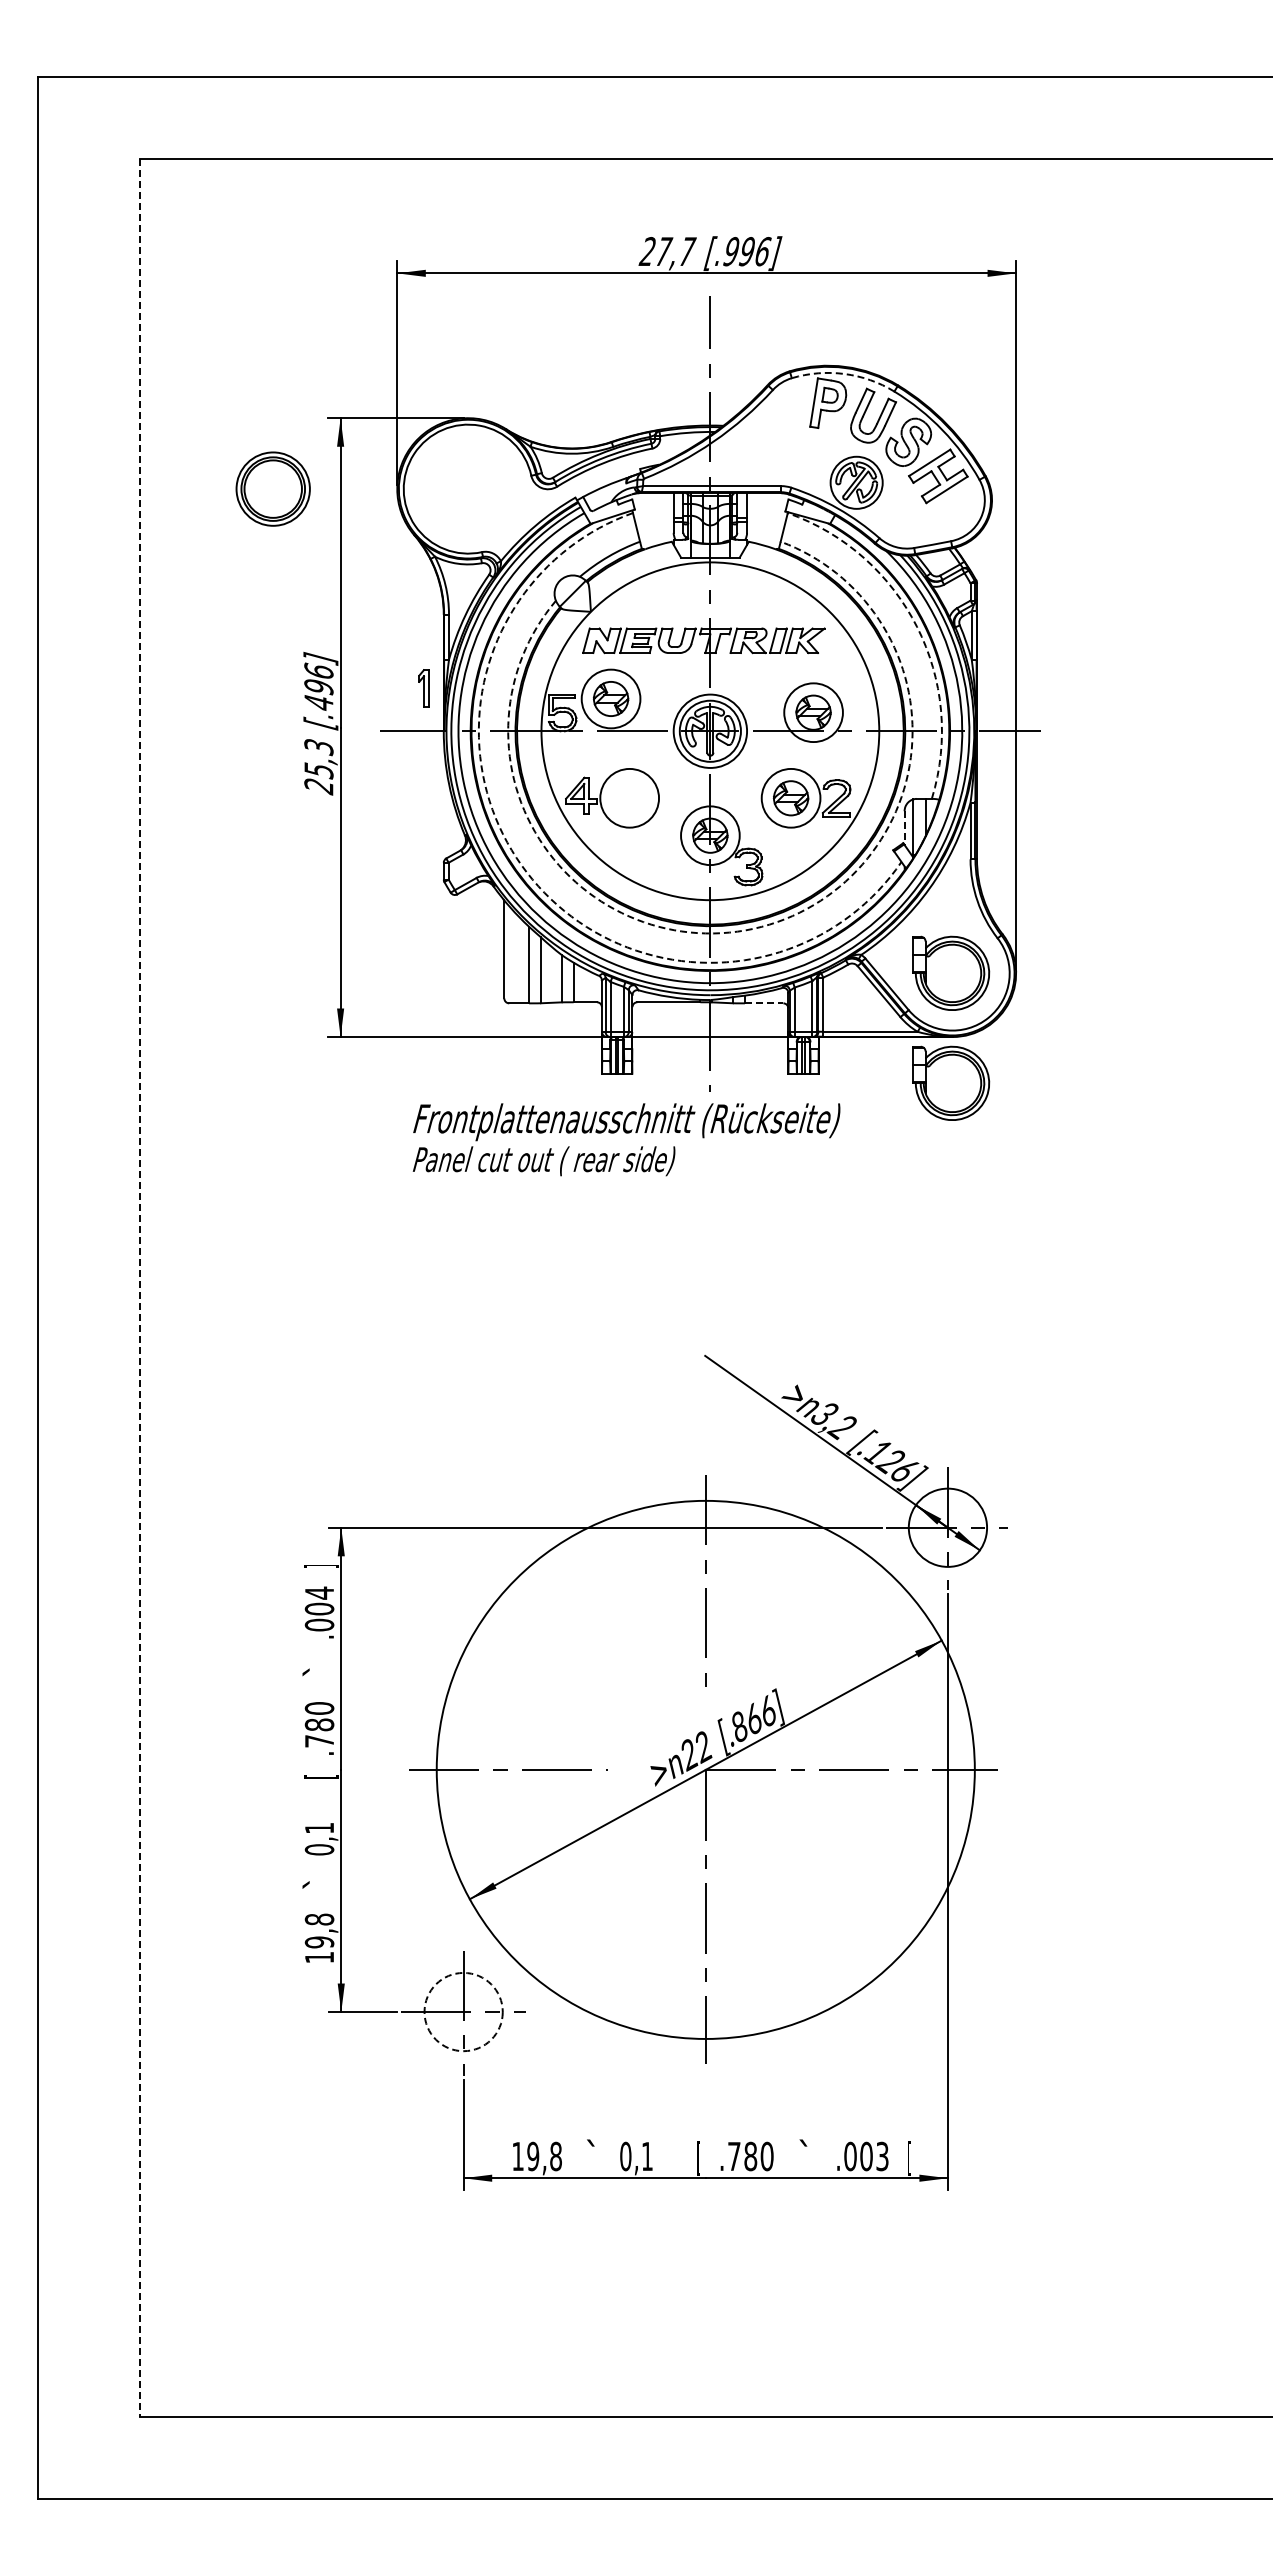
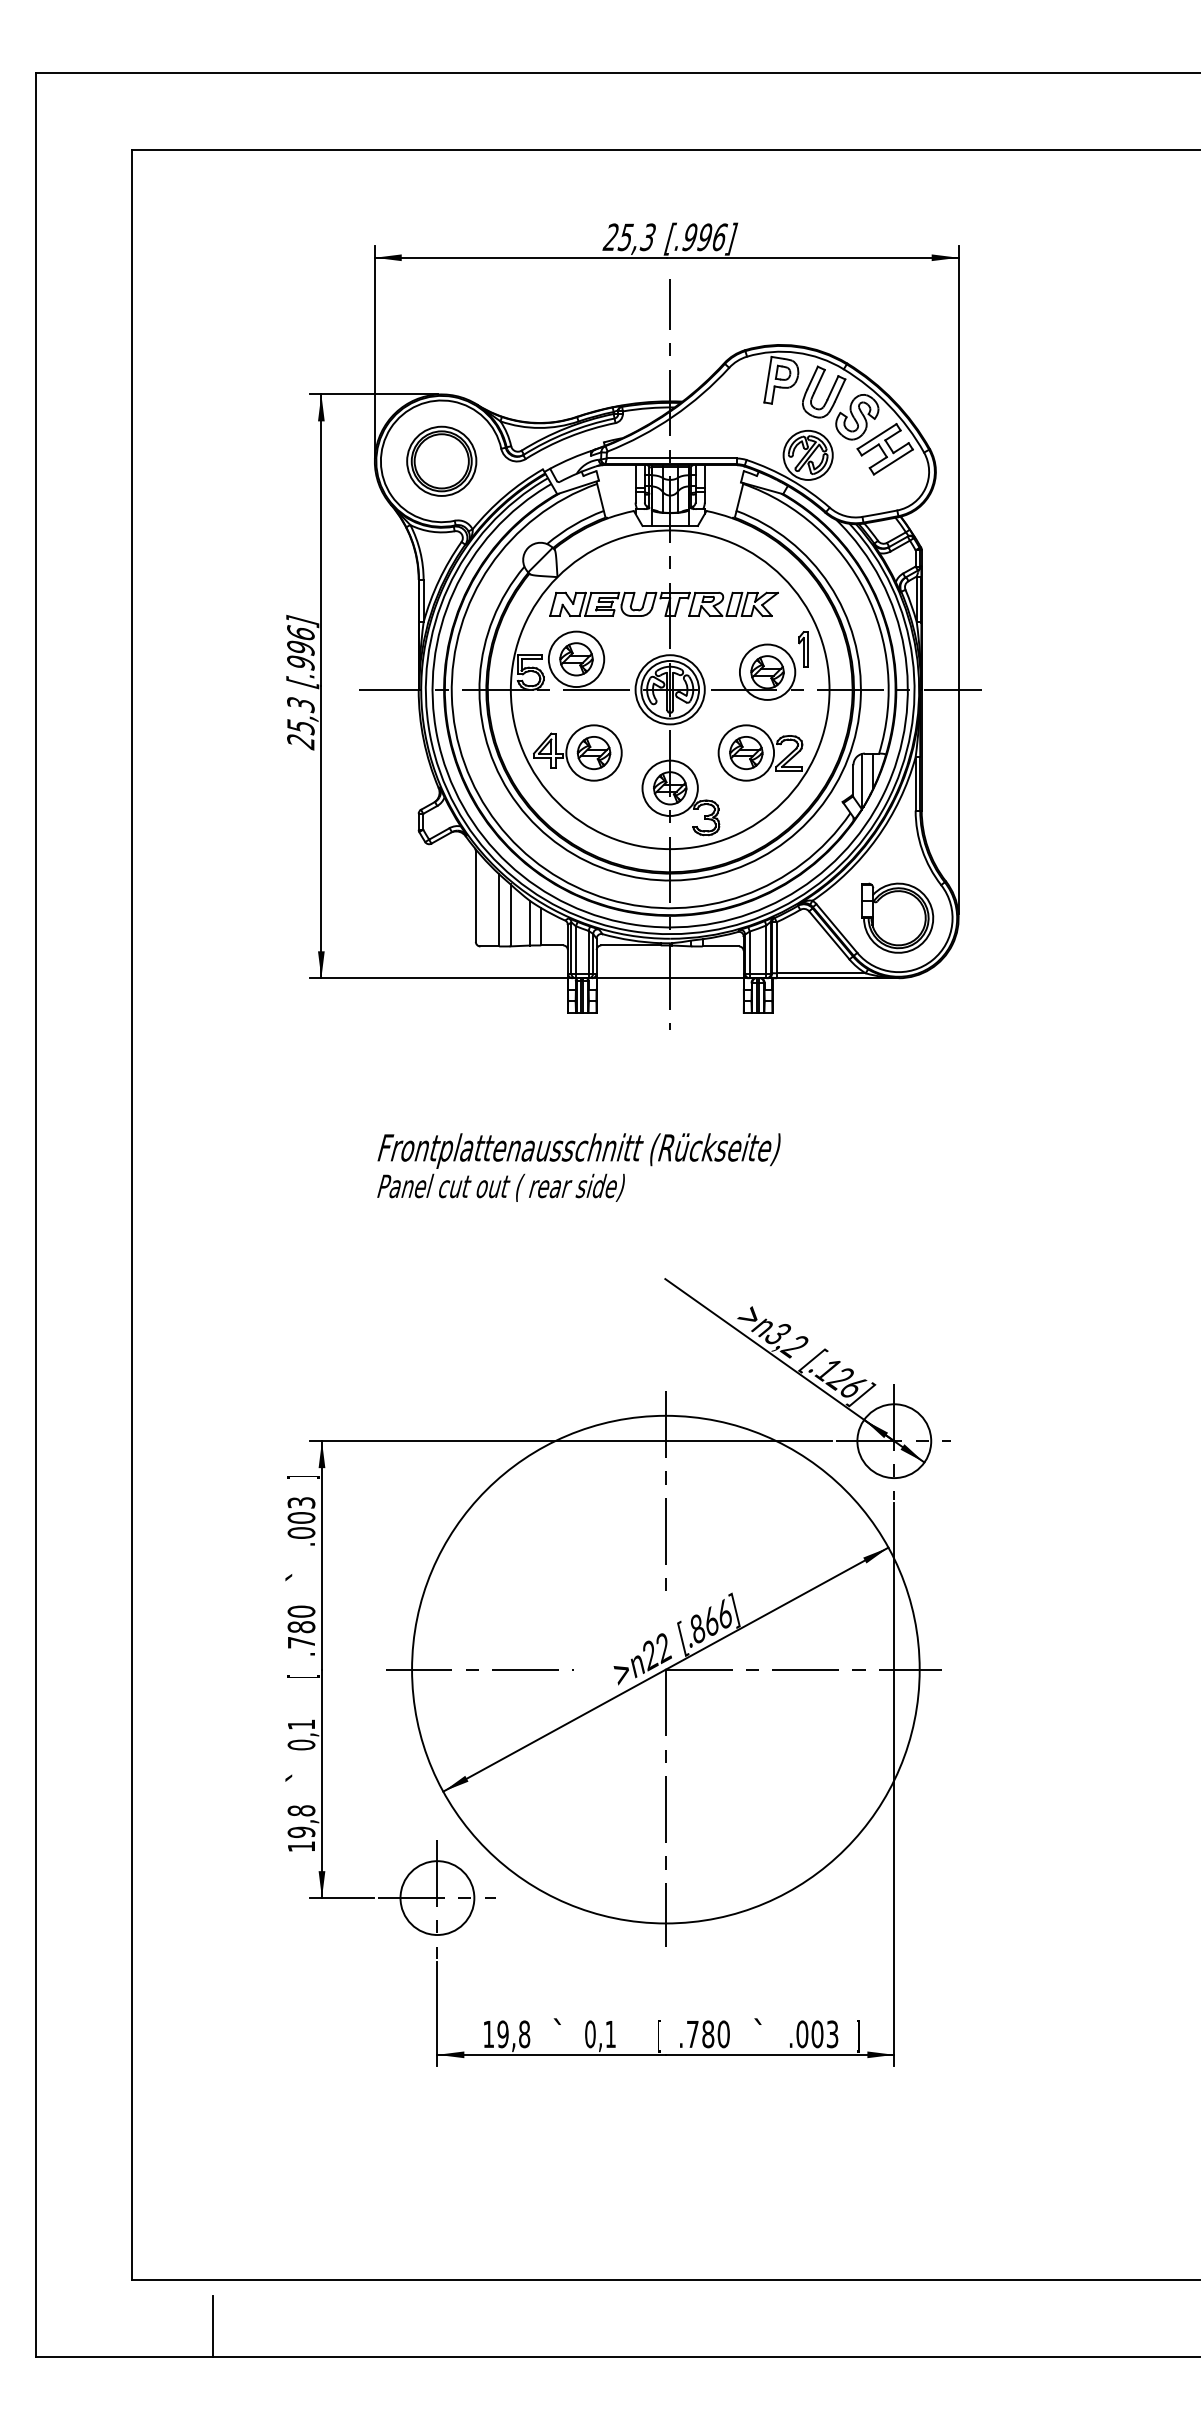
text: (675, 251) -> (637, 237), 27,7 -> 25,3
arc: (844, 374) -> (796, 353), dashed -> solid
part: (272, 488) -> (441, 460), moved
arc: (917, 627) -> (865, 591), dashed -> solid
part: (423, 688) -> (803, 649), moved
text: (318, 703) -> (300, 663), [.496] -> [.996]
part: (629, 798) -> (593, 753), added
line: (904, 828) -> (853, 781), dashed -> solid
arc: (526, 872) -> (496, 823), dashed -> solid
arc: (761, 926) -> (718, 873), dashed -> solid
line: (764, 1003) -> (721, 946), dashed -> solid
part: (951, 1082) -> (897, 1021), removed
text: (626, 1139) -> (578, 1167), moved
line: (139, 1288) -> (131, 1215), dashed -> solid
text: (319, 1592) -> (301, 1502), .004 -> .003
circle: (463, 2011) -> (437, 1897), dashed -> solid
text: (909, 2158) -> (858, 2036), [ -> ]
line: (225, 2465) -> (212, 2325), added

